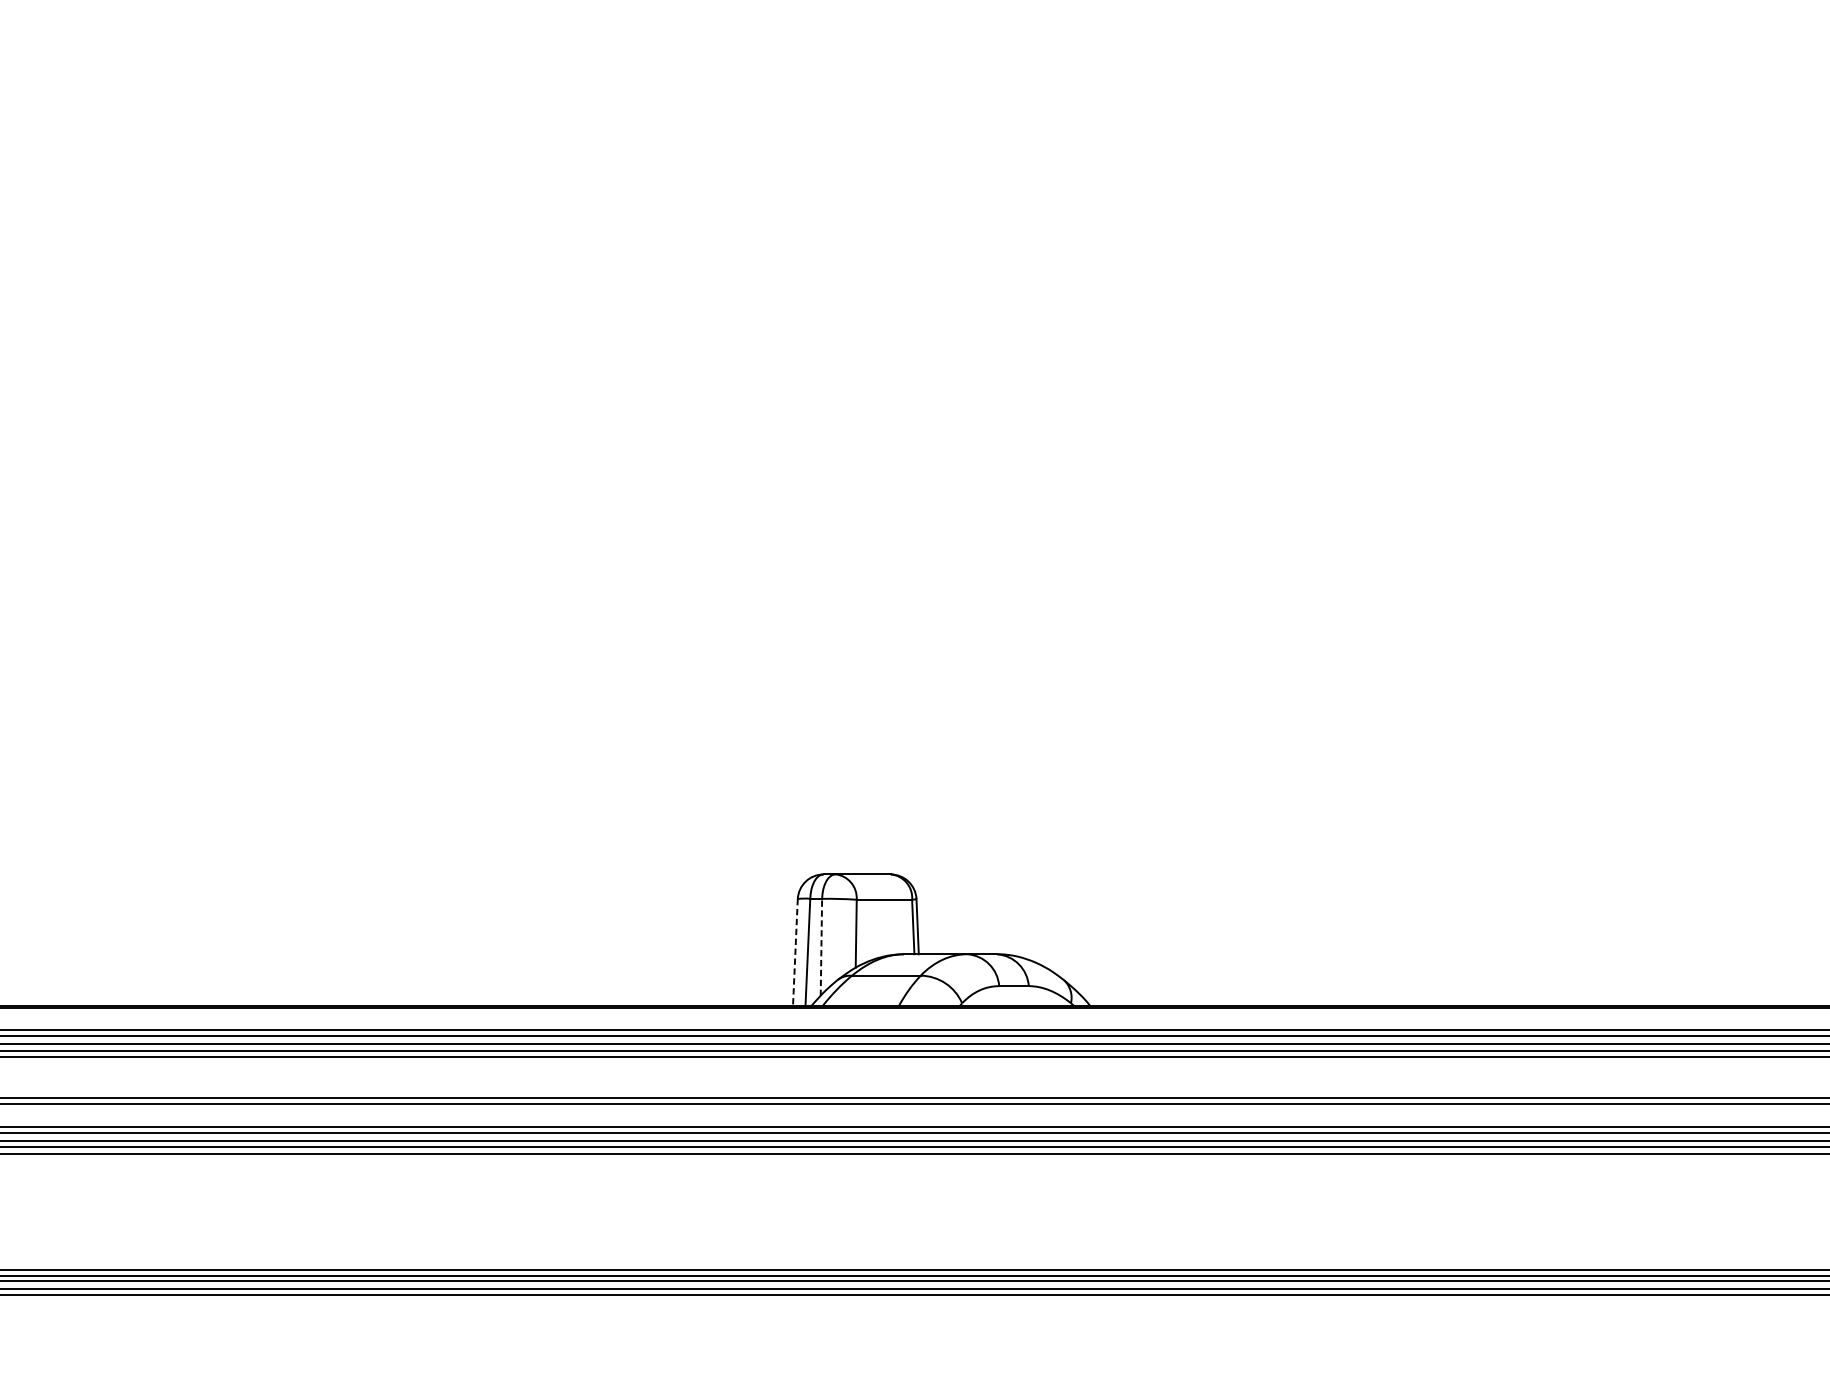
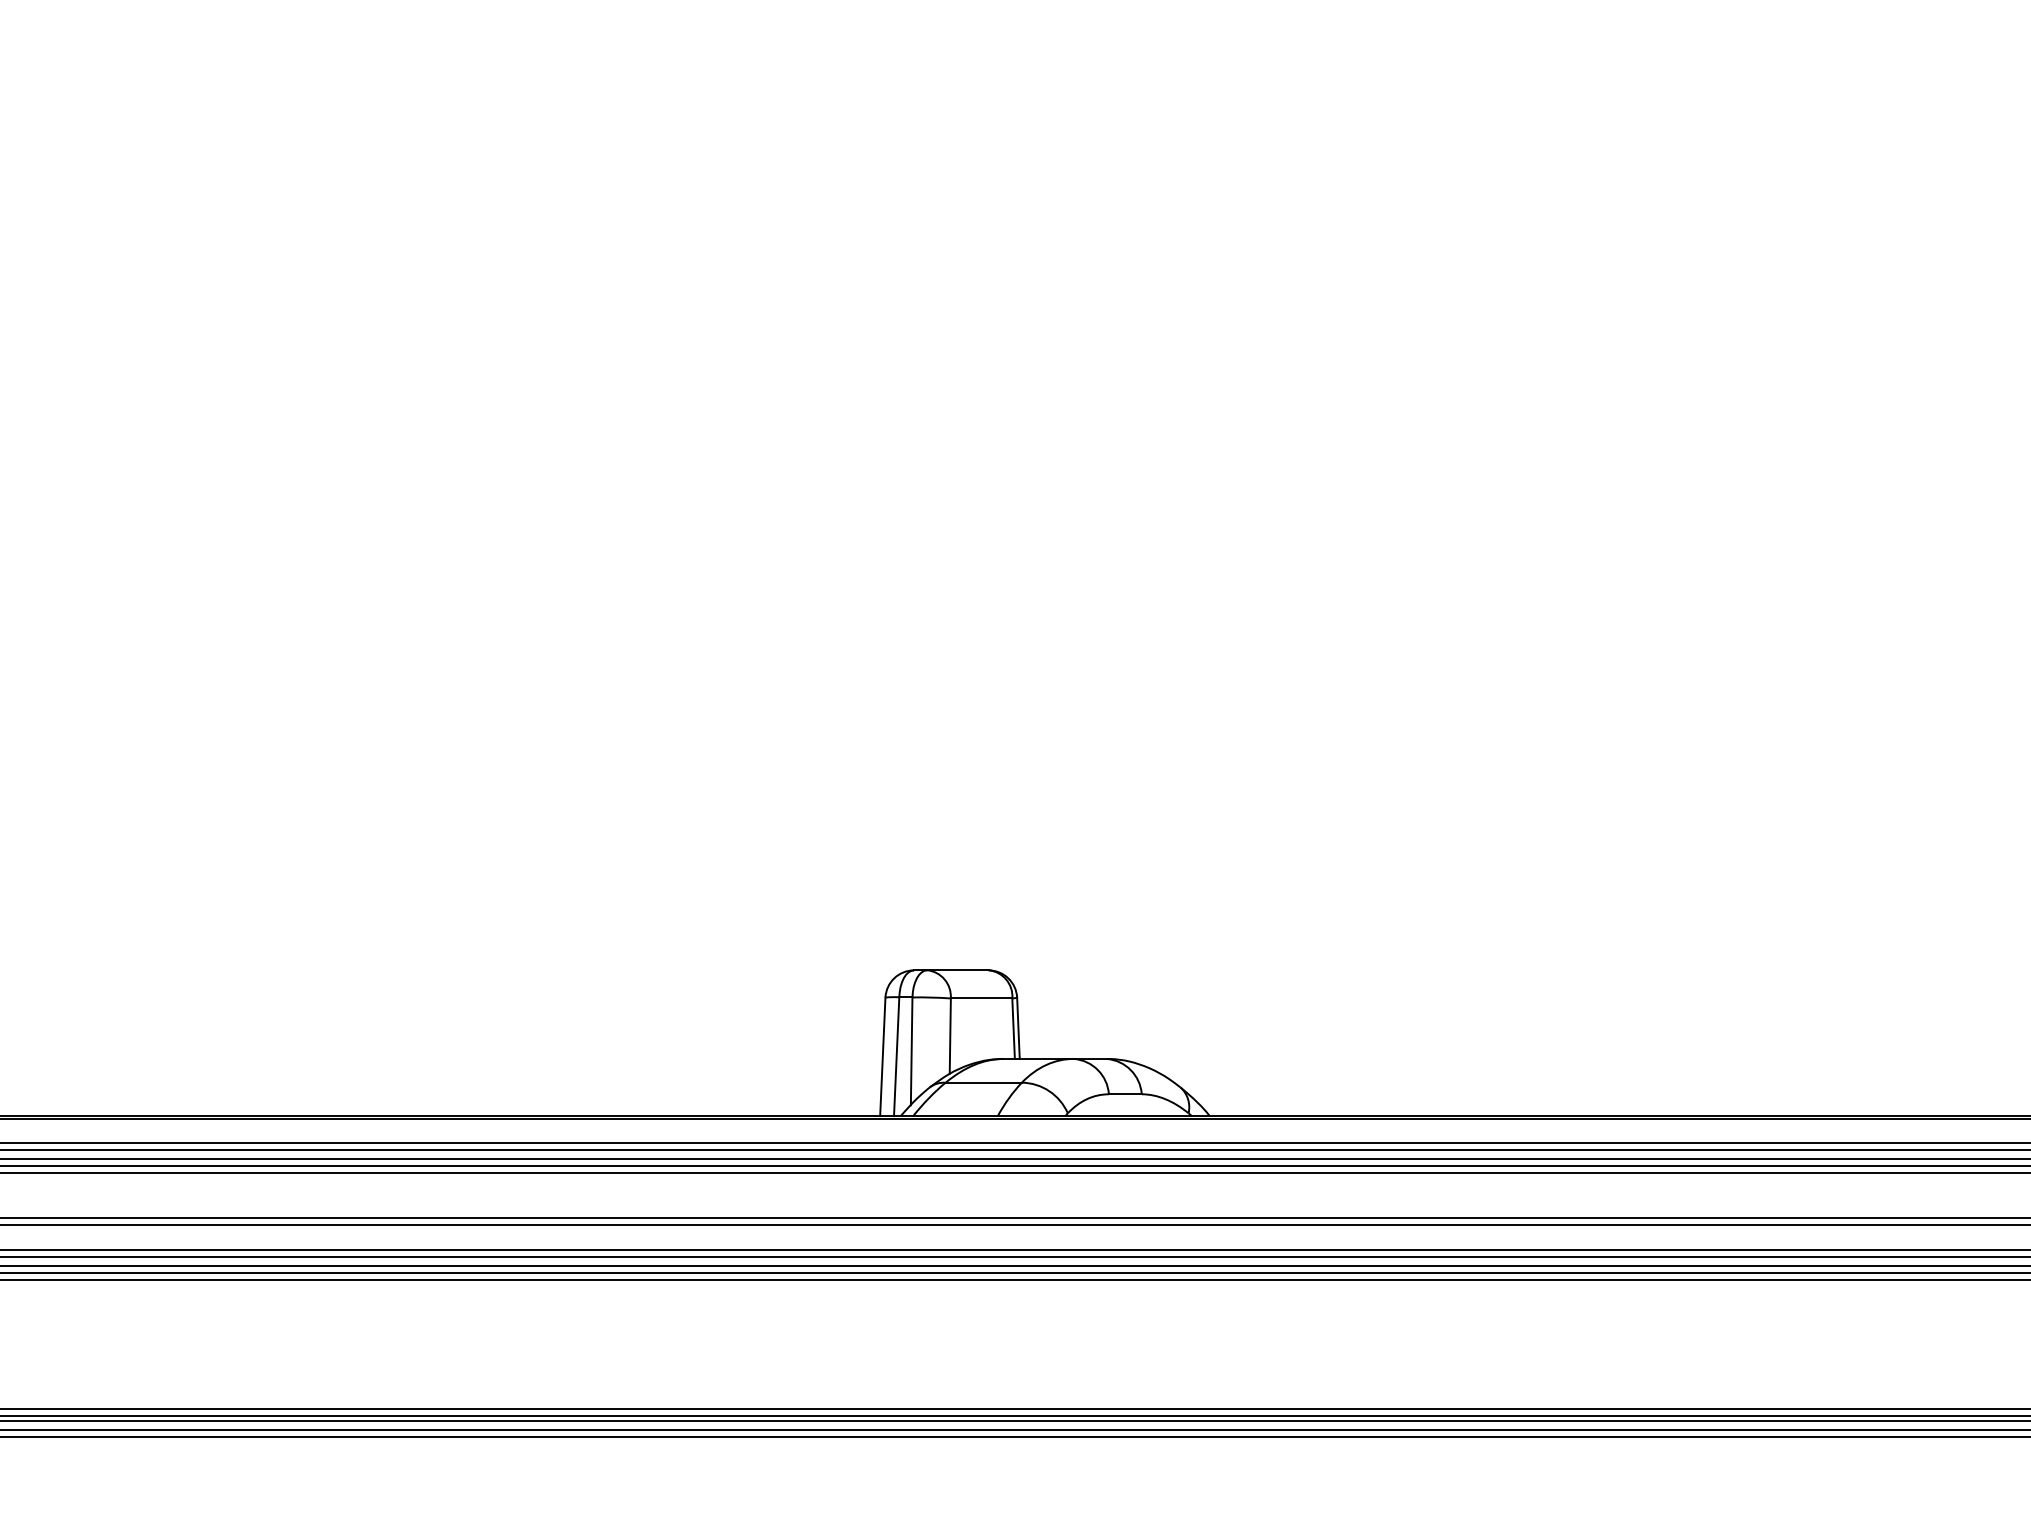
line: (821, 947) -> (911, 1051), dashed -> solid
line: (795, 952) -> (882, 1057), dashed -> solid

